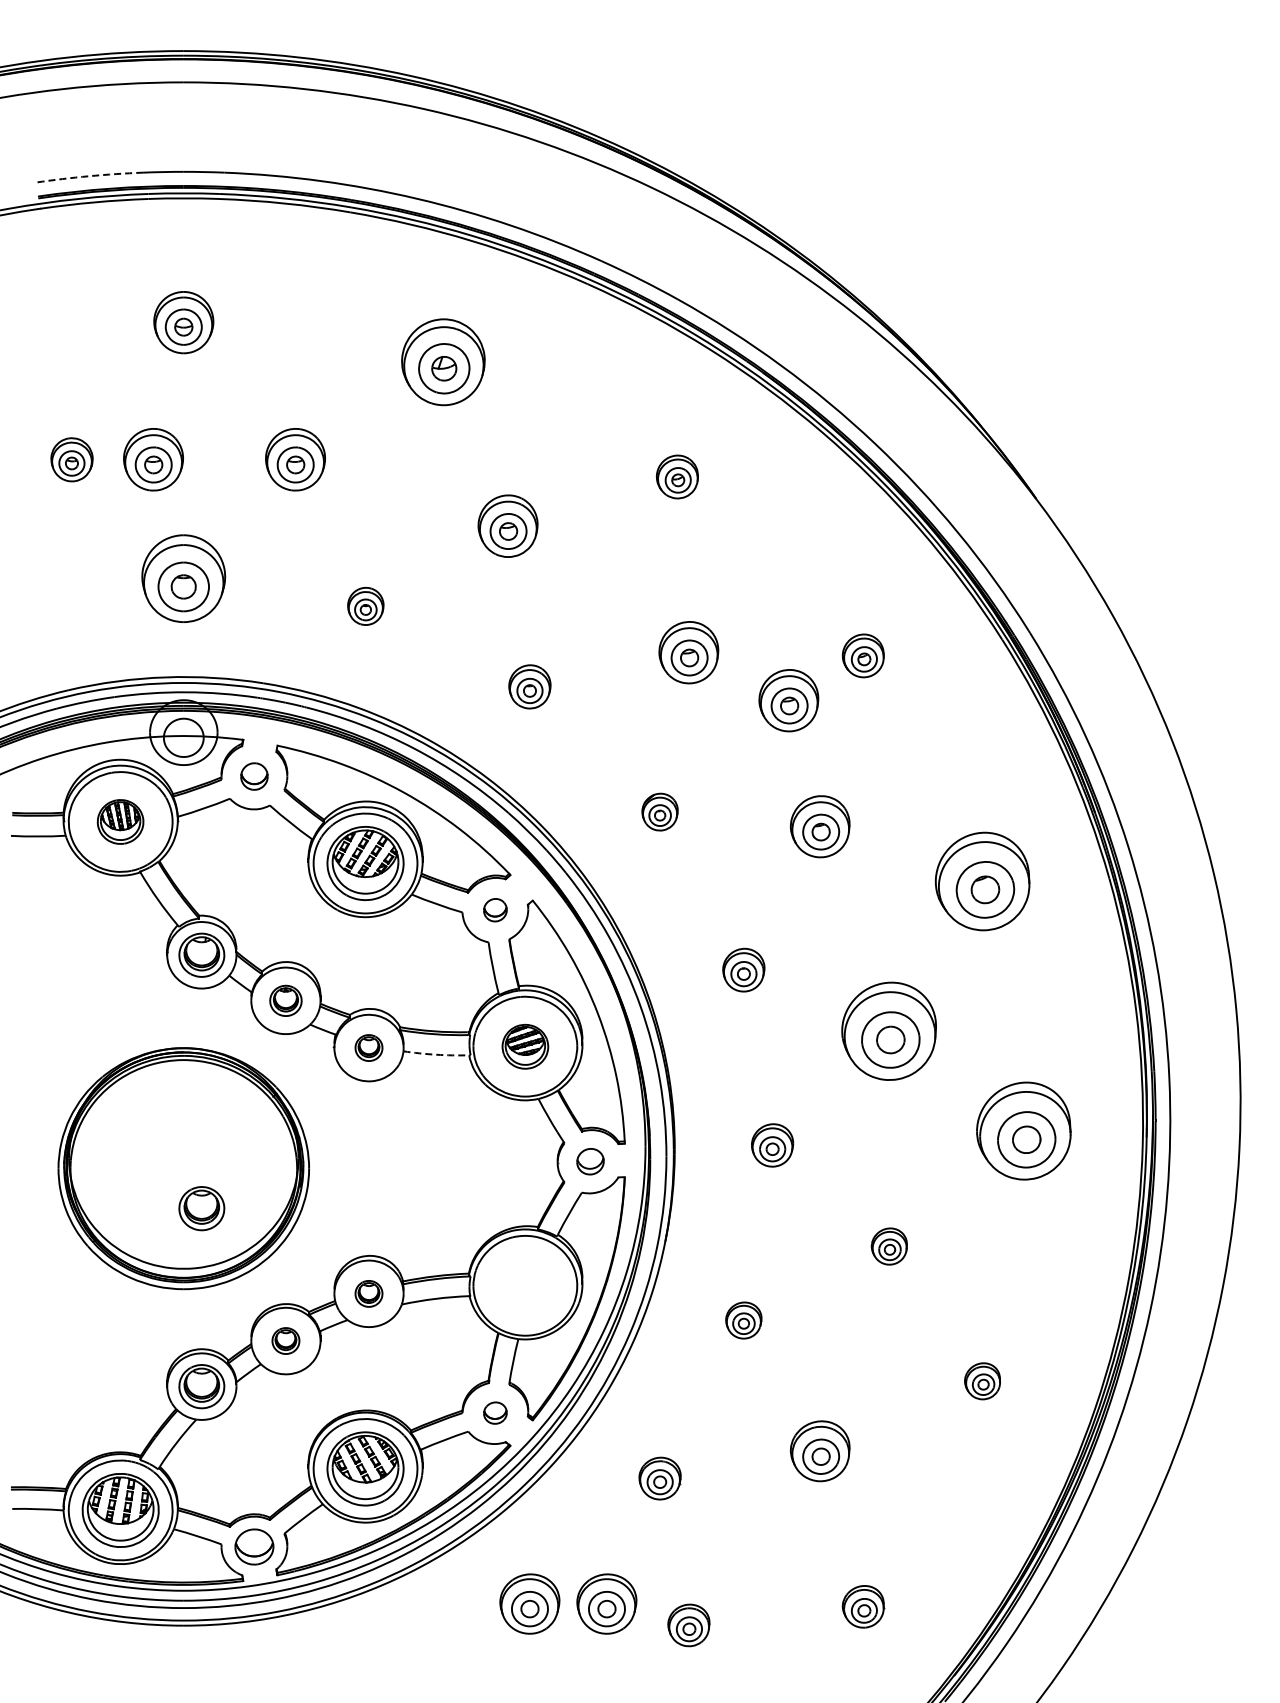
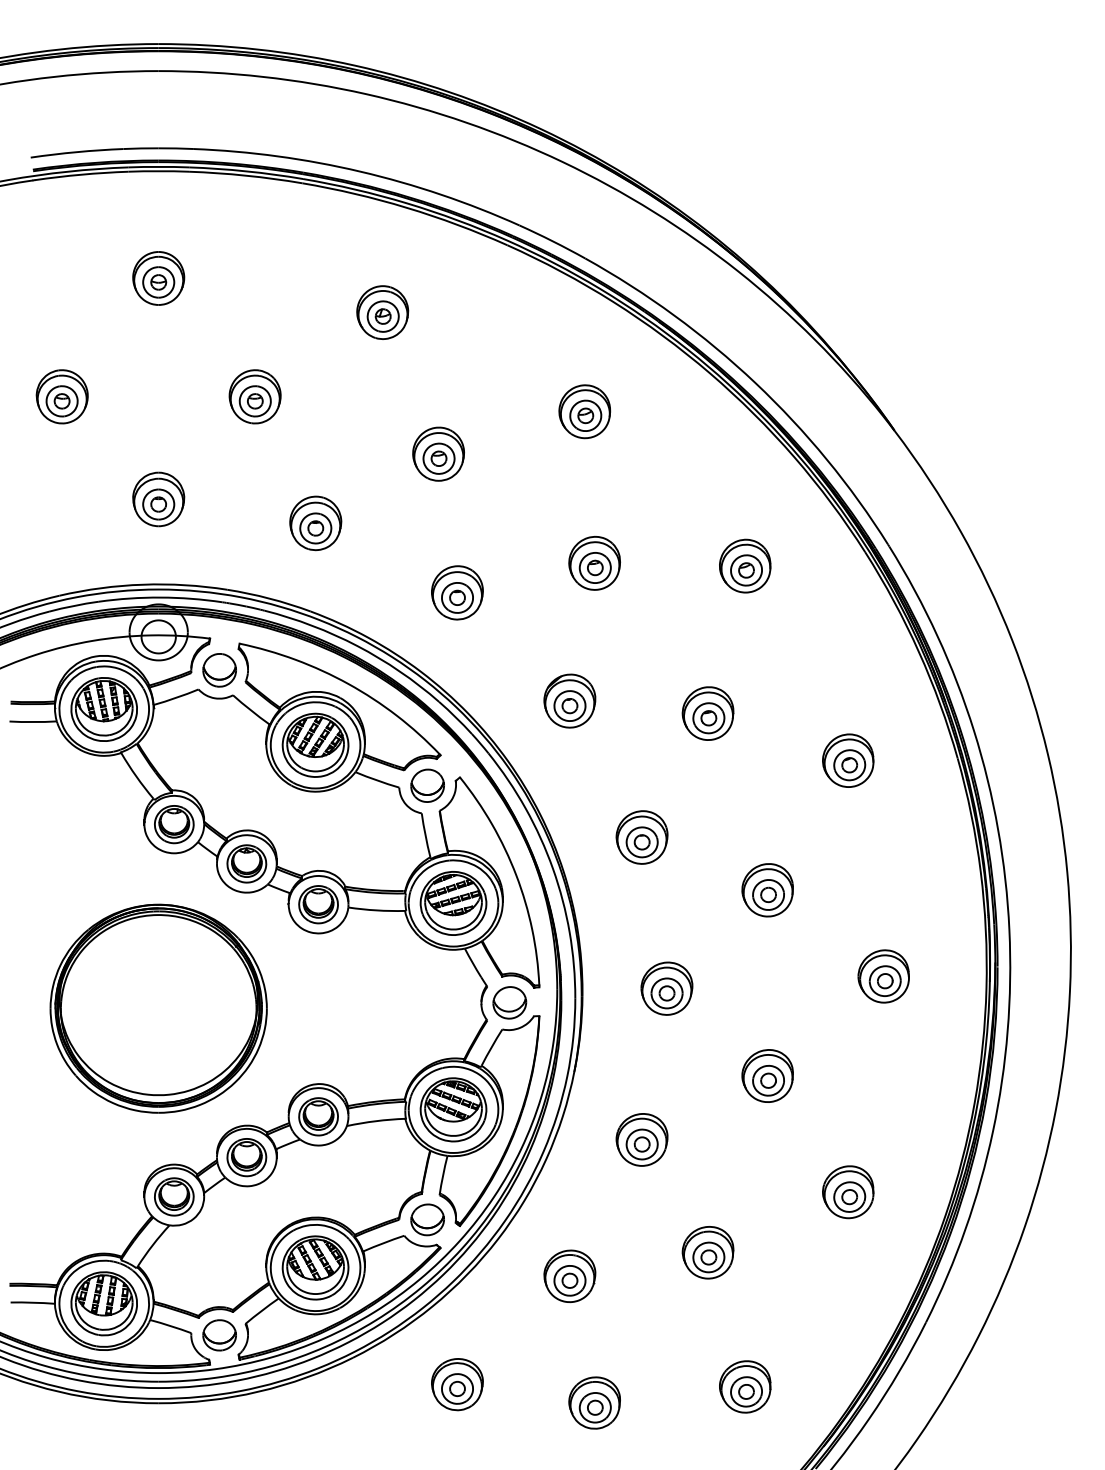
arc: (89, 176) -> (77, 152), dashed -> solid
part: (442, 361) -> (382, 312), size x0.71
part: (71, 459) -> (61, 396), size x1.43
part: (153, 459) -> (132, 396), removed
part: (677, 476) -> (584, 411), size x1.43
part: (183, 578) -> (158, 499), size x0.71
part: (365, 606) -> (315, 523), size x1.67
part: (863, 655) -> (745, 565), size x1.43
part: (529, 686) -> (457, 592), size x1.43
part: (788, 700) -> (680, 604), removed
part: (254, 776) -> (219, 670), size x1.43
part: (659, 811) -> (569, 700), size x1.67
part: (120, 821) -> (104, 709), size x1.67
part: (982, 880) -> (848, 760), size x0.62
part: (495, 909) -> (427, 785), size x1.67
part: (743, 969) -> (641, 836), size x1.43
part: (285, 1000) -> (246, 863), size x1.43
part: (889, 1031) -> (767, 890), size x0.62
part: (525, 1046) -> (453, 903), size x1.67
part: (368, 1047) -> (318, 904), size x1.67
arc: (436, 1054) -> (376, 910), dashed -> solid
part: (1023, 1131) -> (883, 976), size x0.62
part: (772, 1145) -> (666, 988), size x1.43
part: (590, 1161) -> (509, 1002), size x1.43
part: (201, 1208) -> (173, 1043), removed
part: (889, 1246) -> (767, 1075), size x1.67
part: (525, 1285) -> (453, 1109), added
part: (368, 1293) -> (318, 1116), size x1.67
part: (743, 1320) -> (641, 1139), size x1.67
part: (285, 1340) -> (246, 1157), size x1.67
part: (982, 1381) -> (848, 1192), size x1.67
part: (495, 1412) -> (427, 1219), size x1.67
part: (659, 1478) -> (569, 1276), size x1.43
part: (606, 1603) -> (523, 1384), removed
part: (863, 1606) -> (745, 1386), size x1.43
part: (688, 1625) -> (594, 1403), size x1.43

